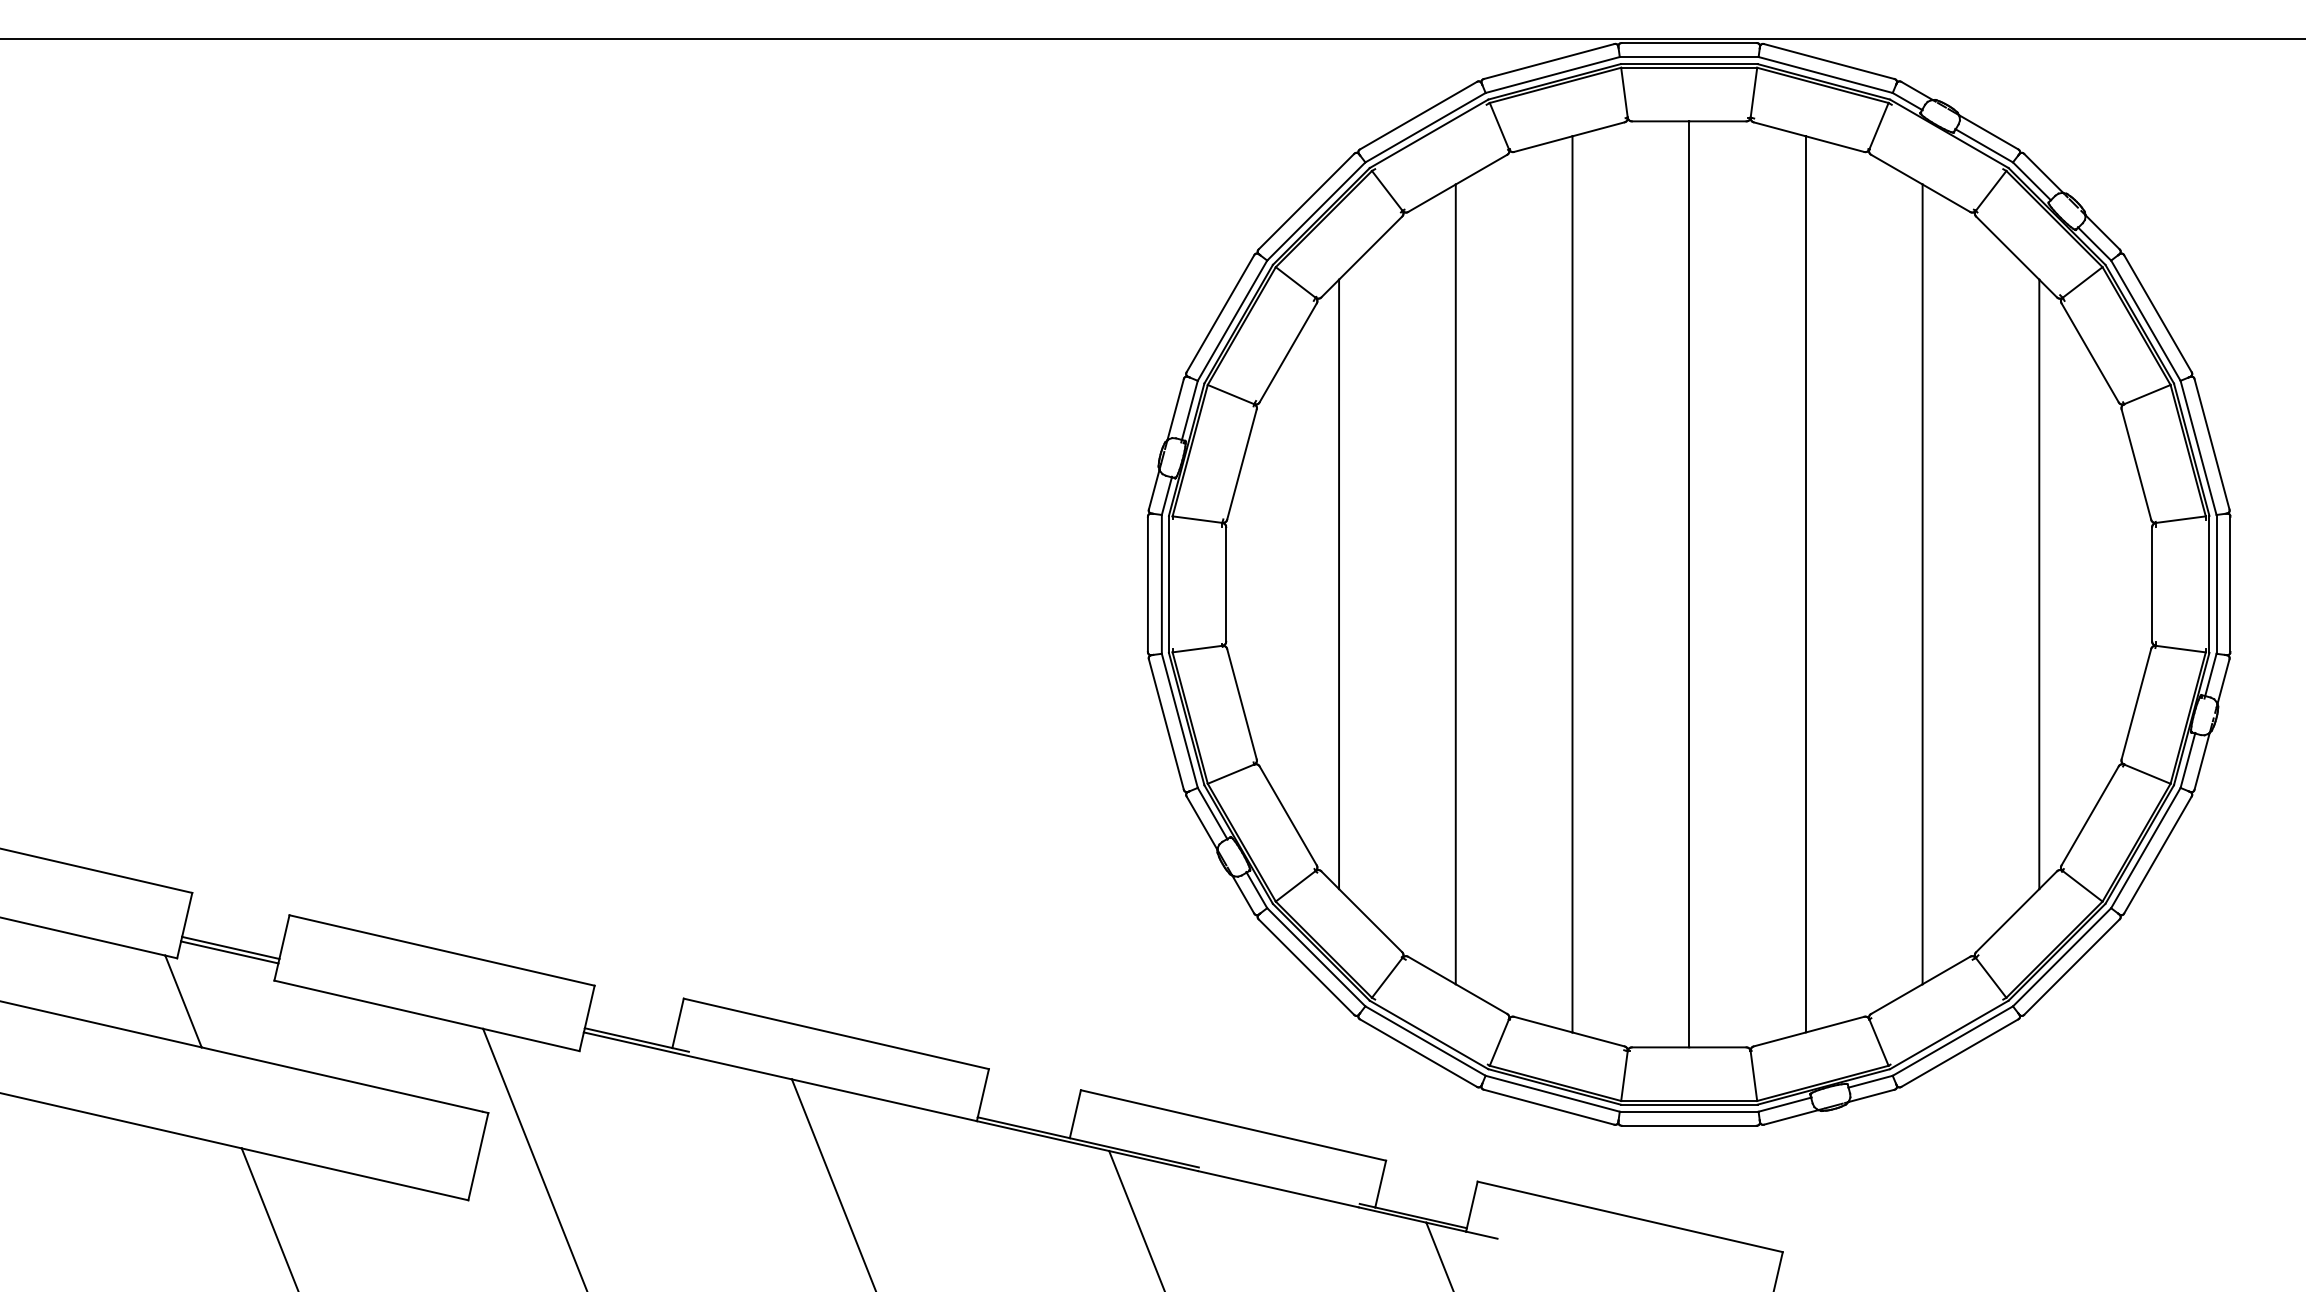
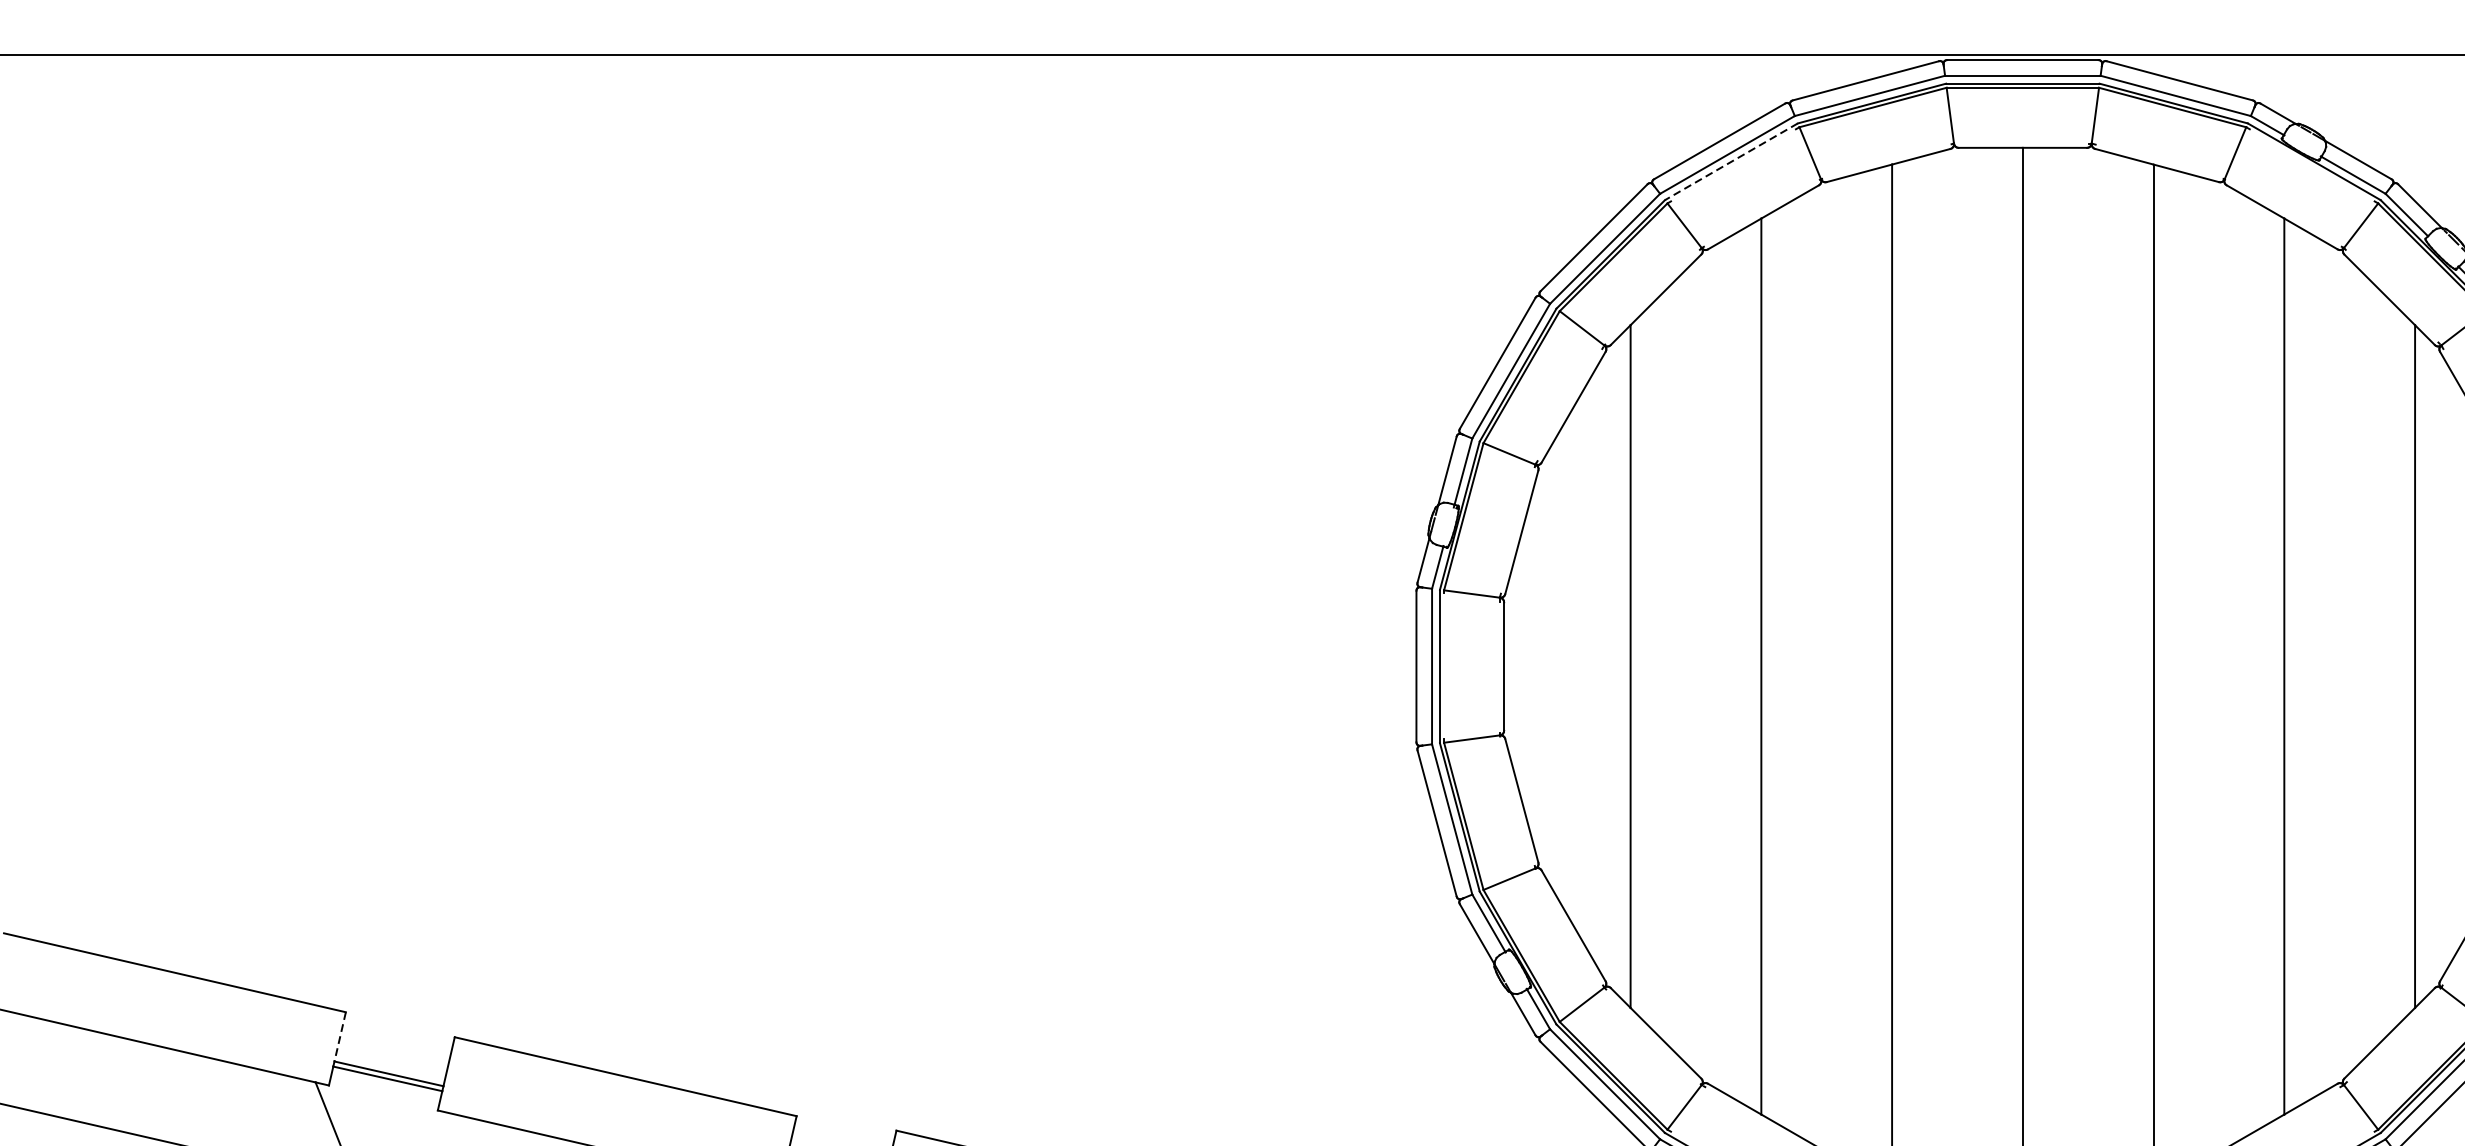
line: (1428, 134) -> (1730, 162), solid -> dashed
line: (187, 914) -> (340, 1036), solid -> dashed

